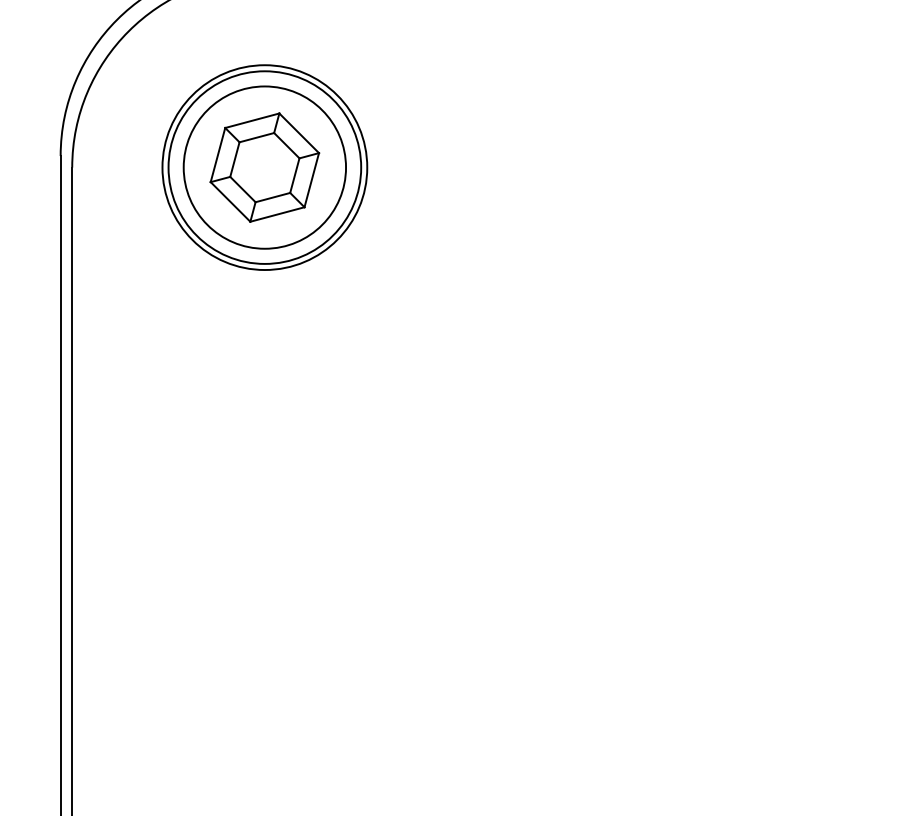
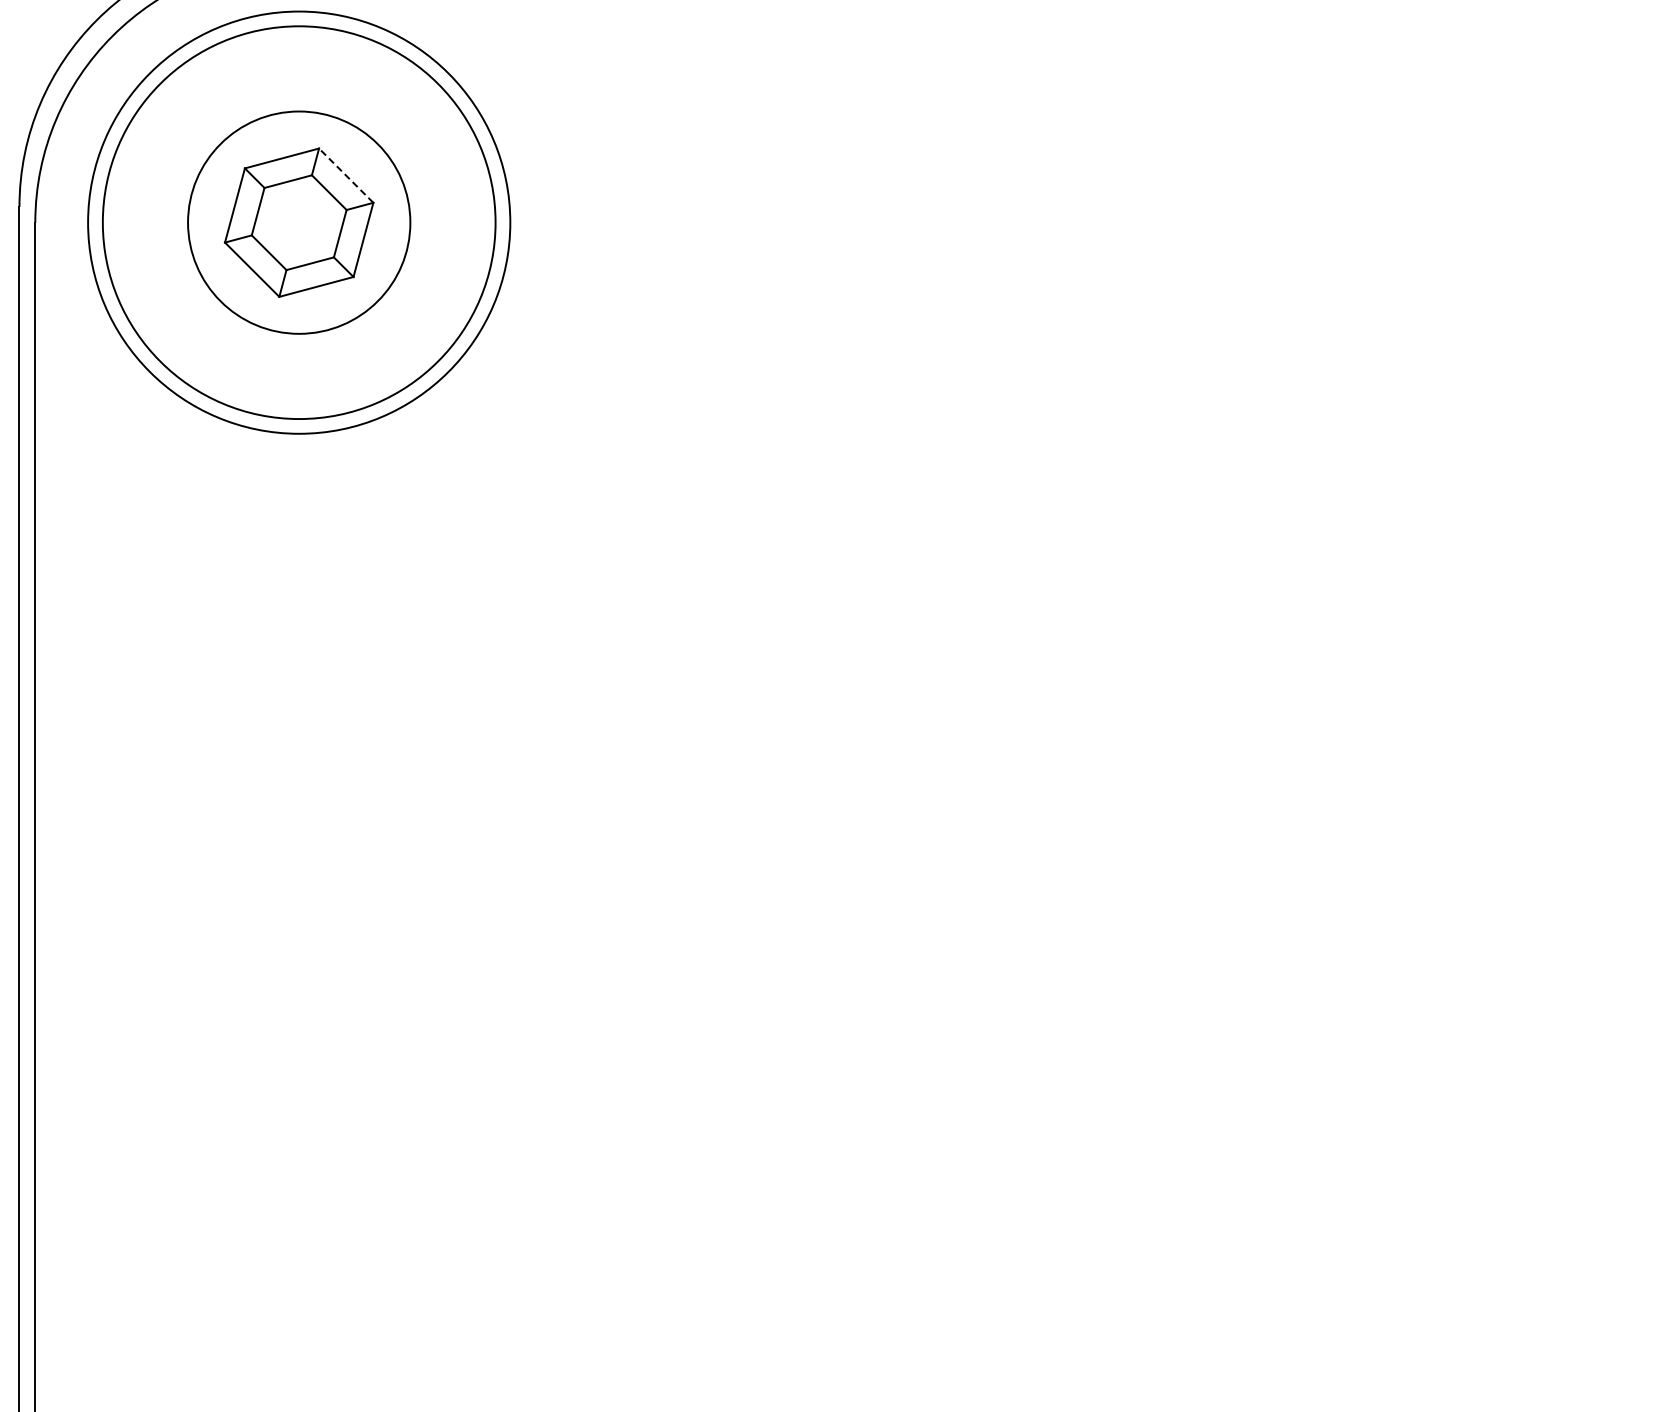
line: (298, 133) -> (345, 175), solid -> dashed
circle: (264, 167) -> (298, 222), size x1.4
circle: (265, 167) -> (299, 222), size x1.6

